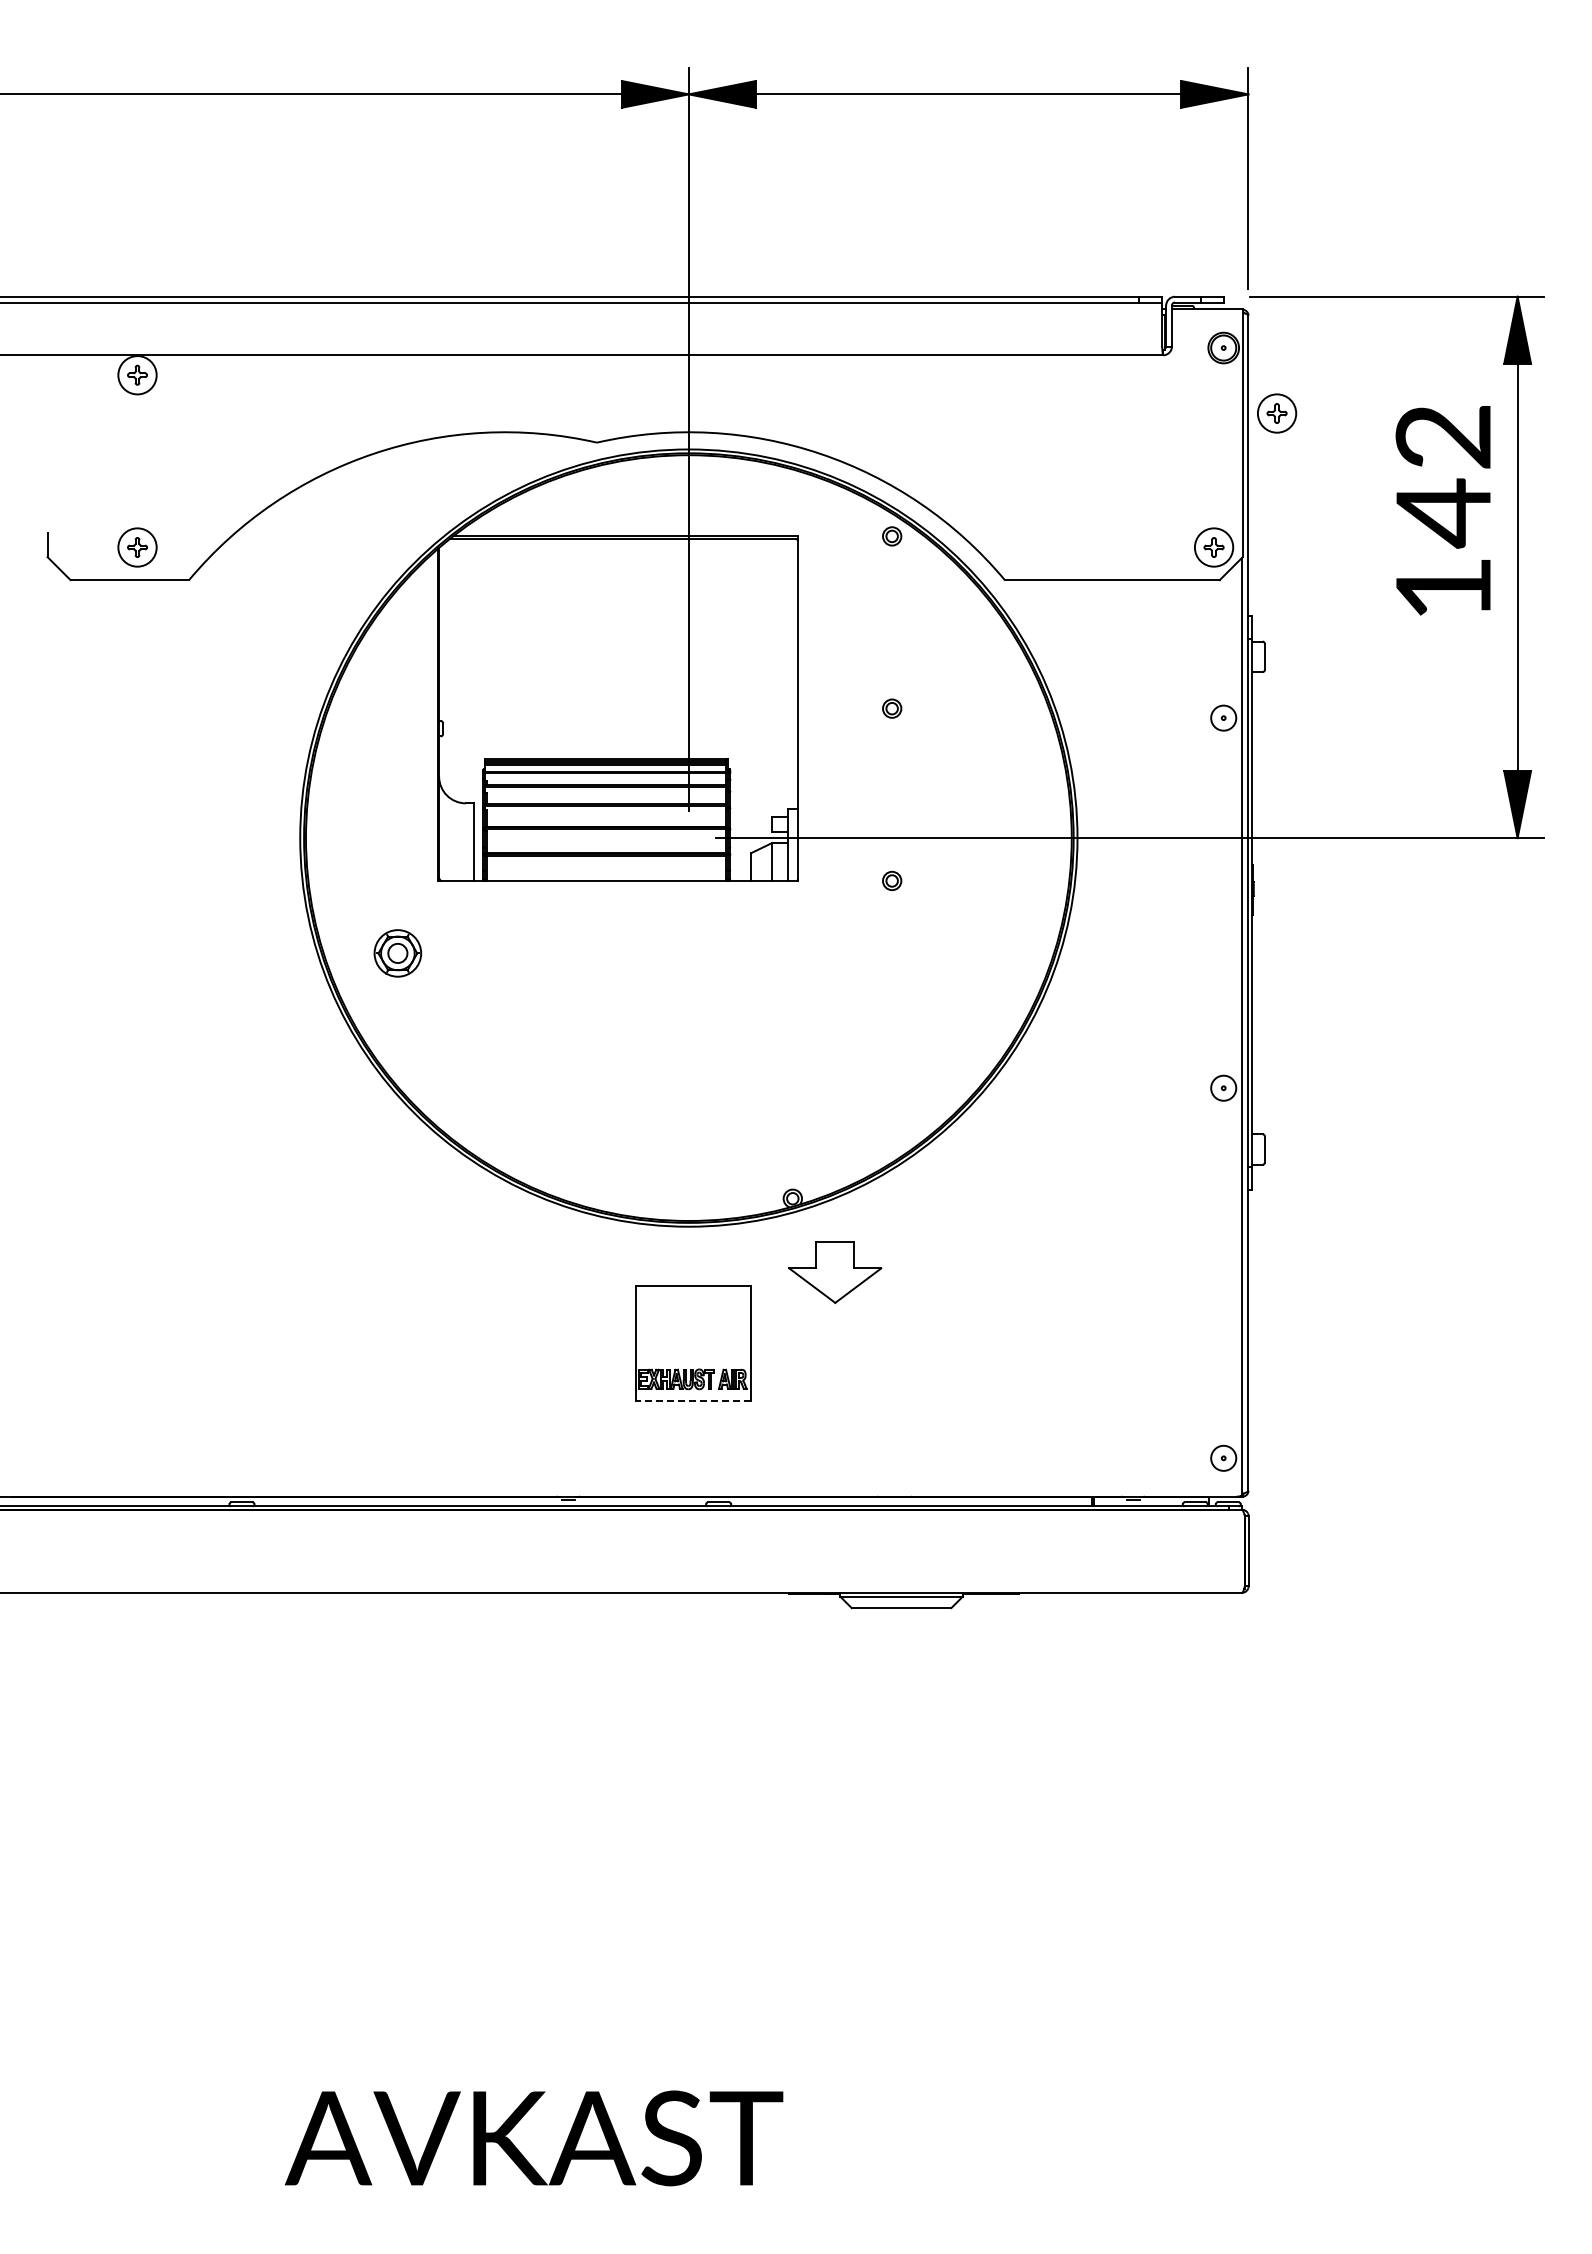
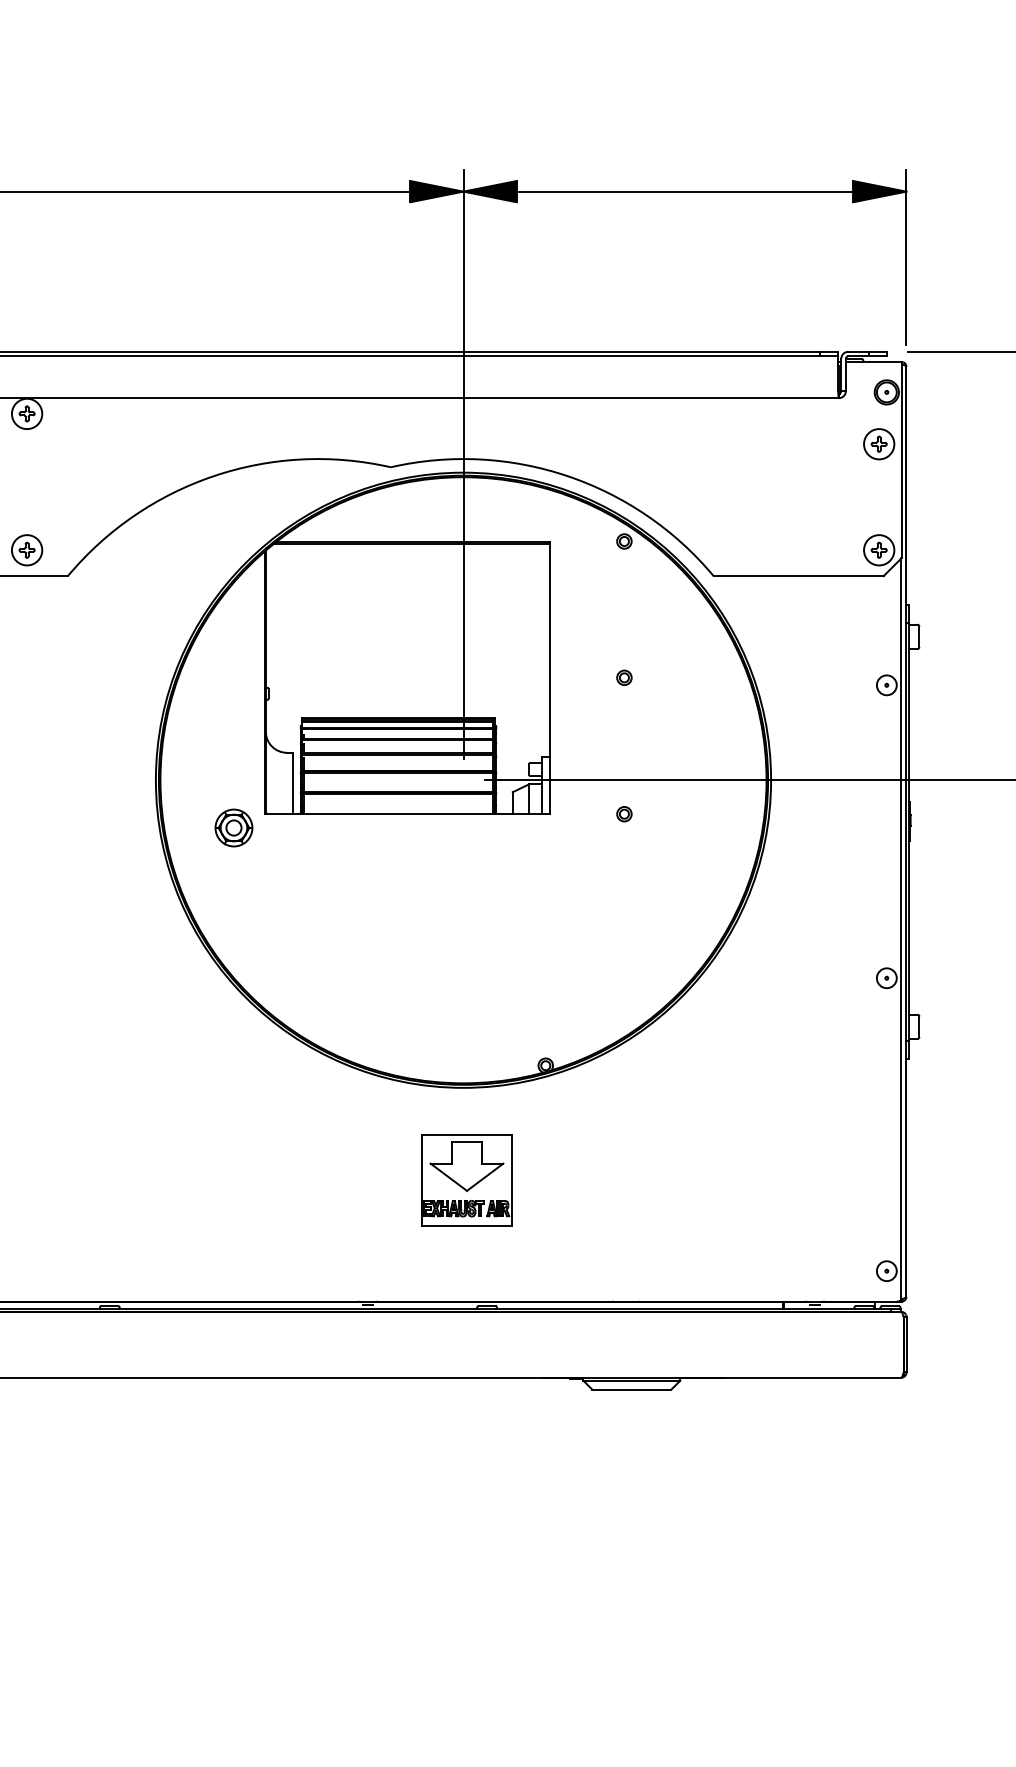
part: (1277, 413) -> (879, 444), moved
part: (397, 953) -> (233, 828), moved
part: (835, 1272) -> (467, 1166), moved
line: (692, 1400) -> (466, 1225), dashed -> solid

